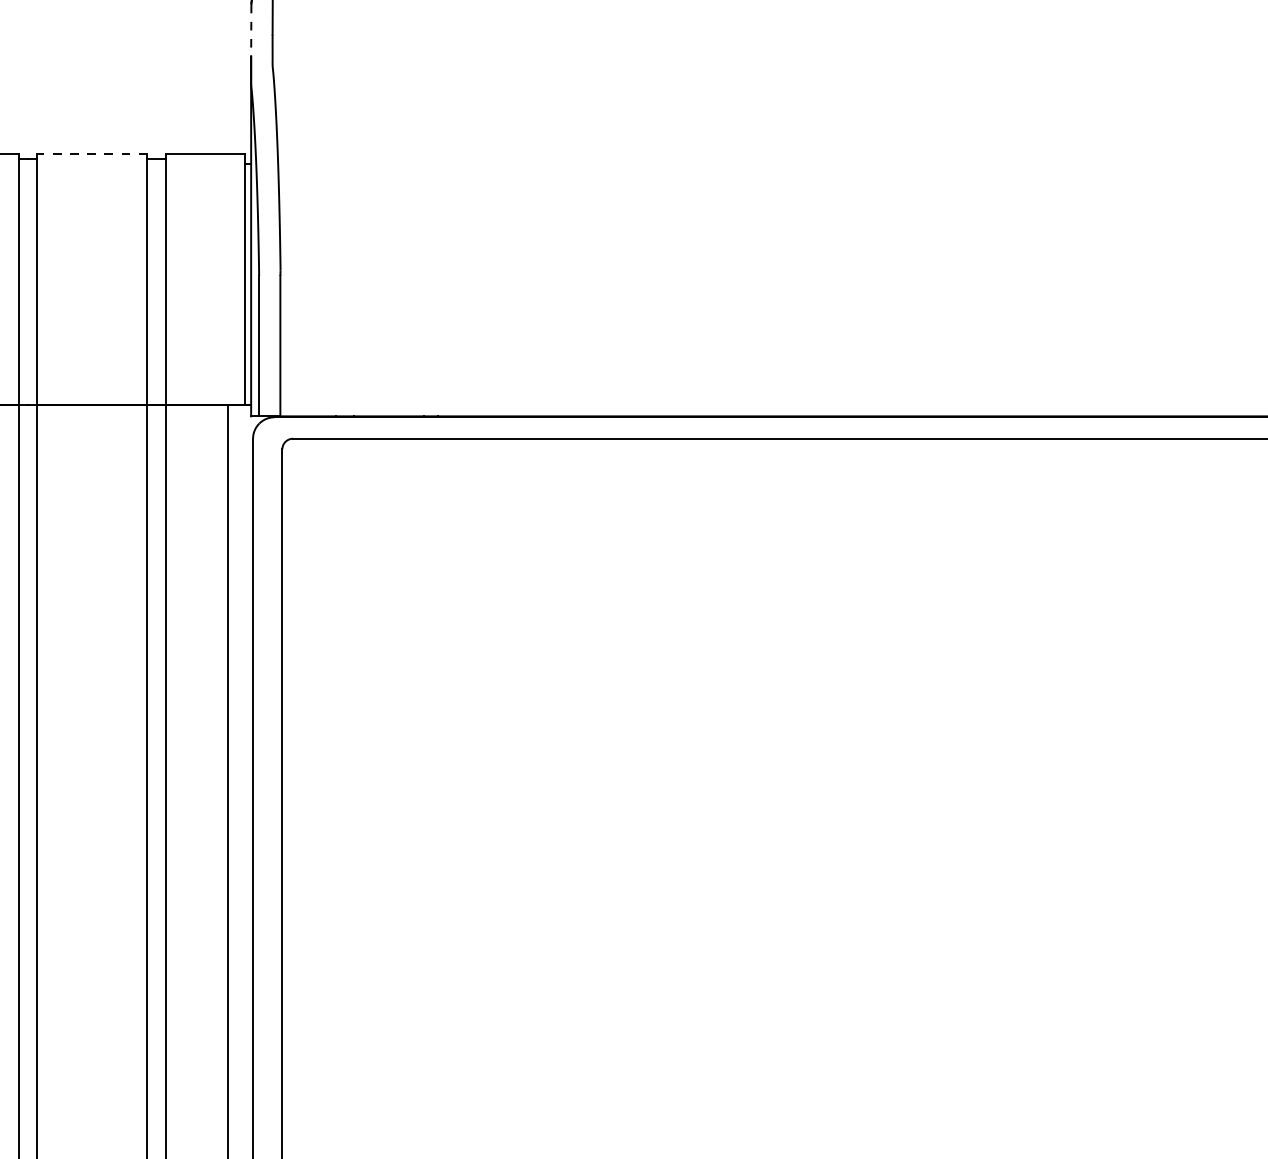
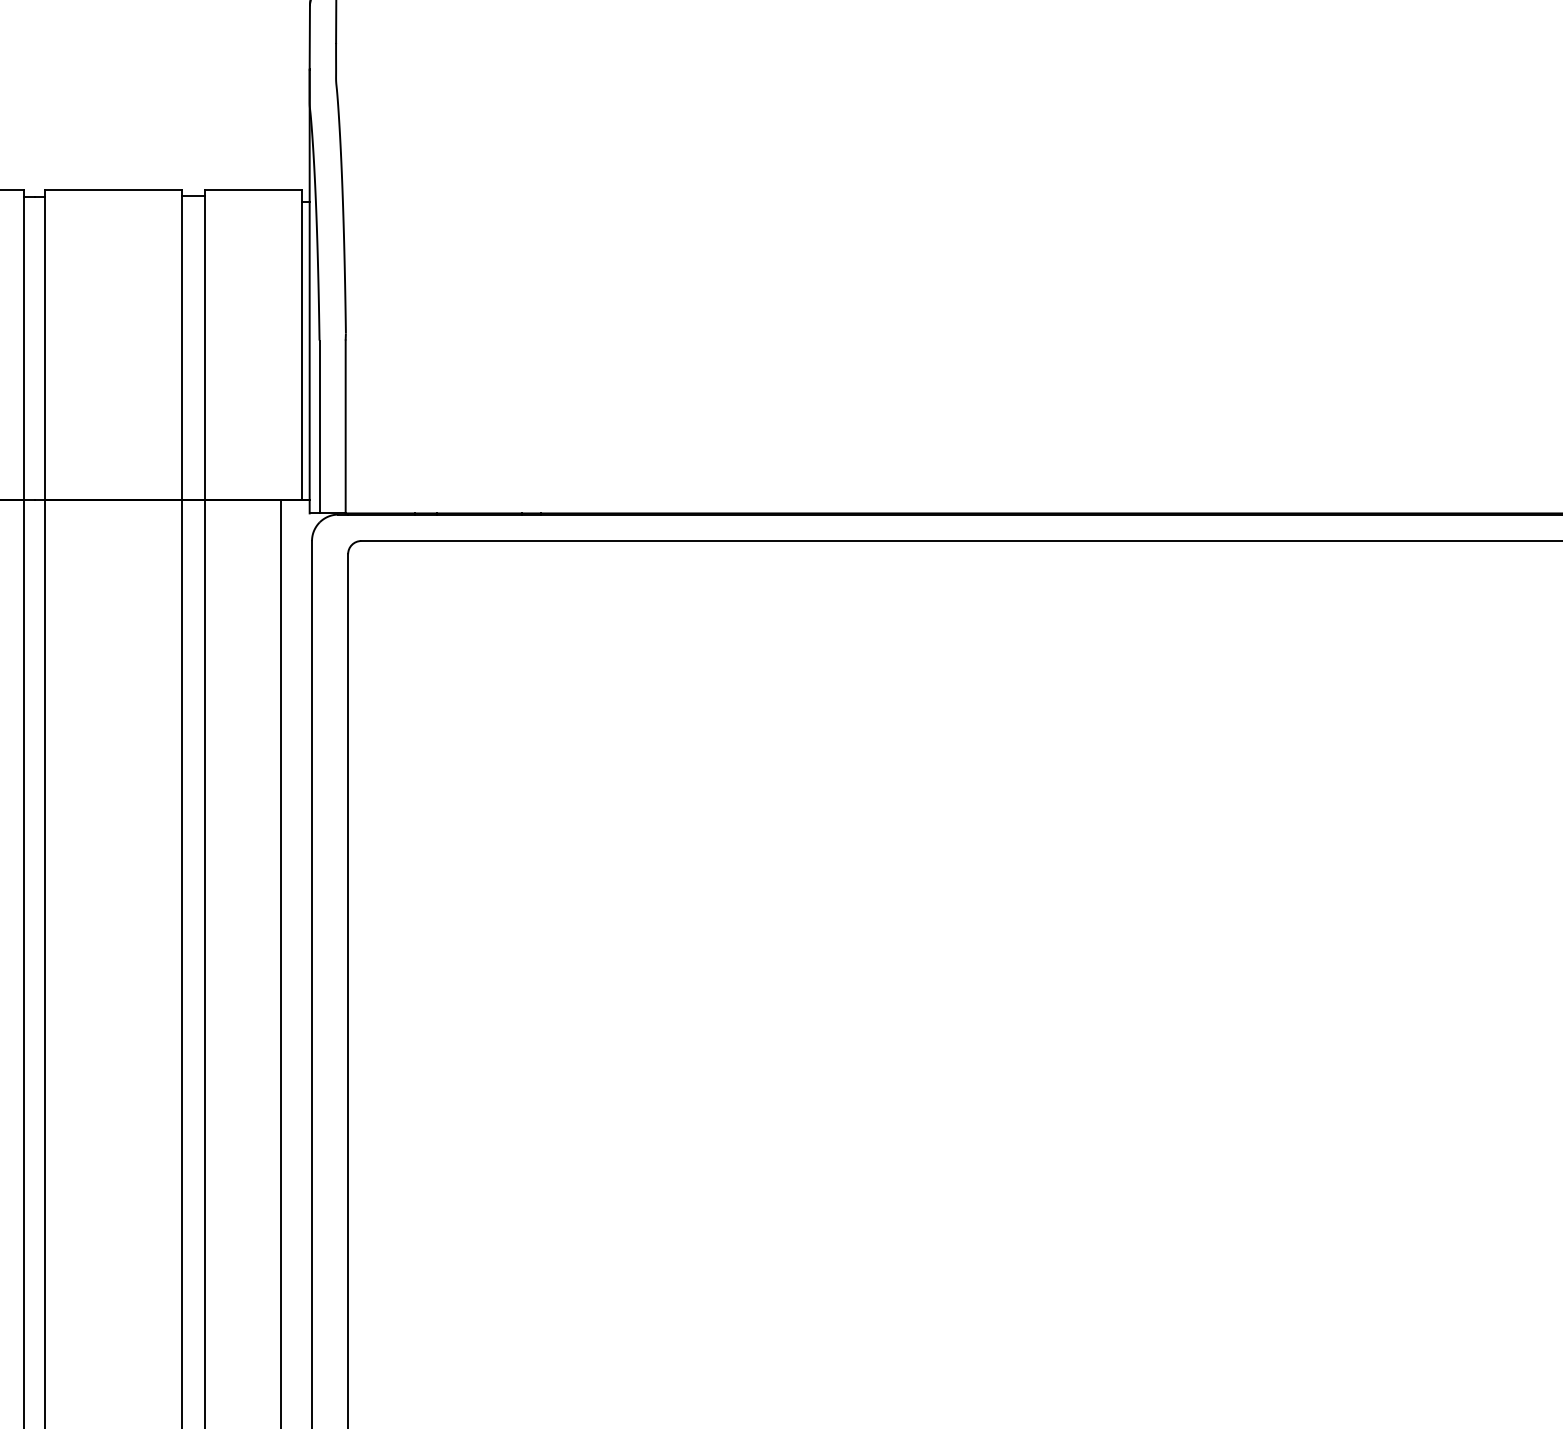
line: (251, 30) -> (309, 37), dashed -> solid
line: (91, 153) -> (112, 189), dashed -> solid

